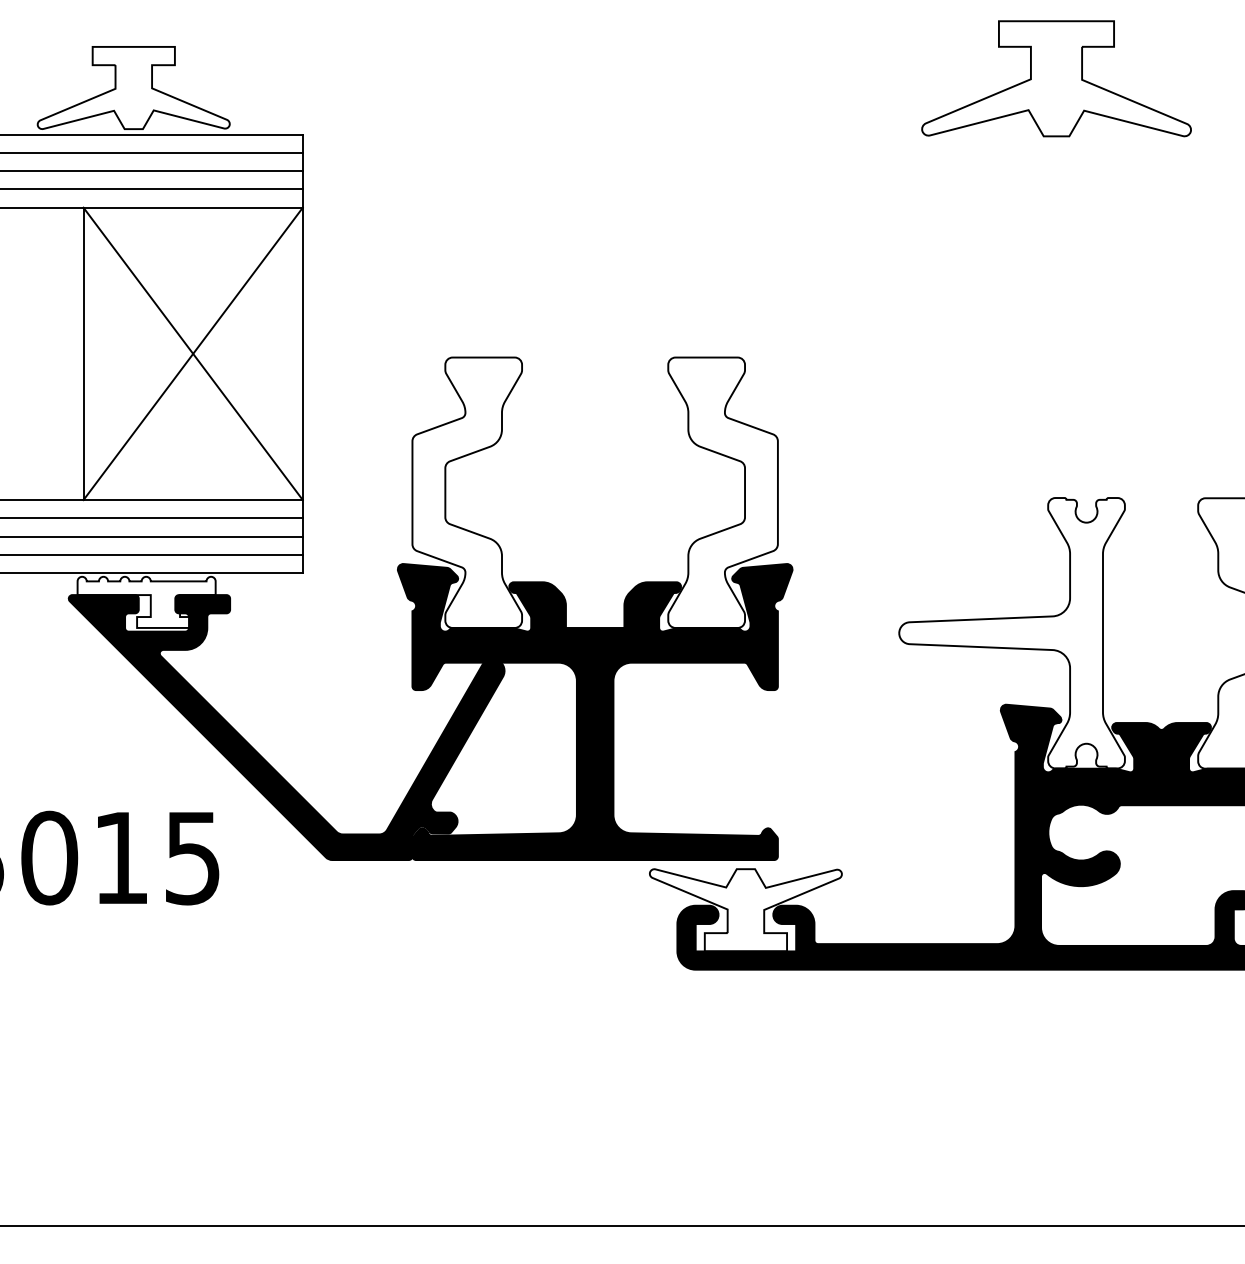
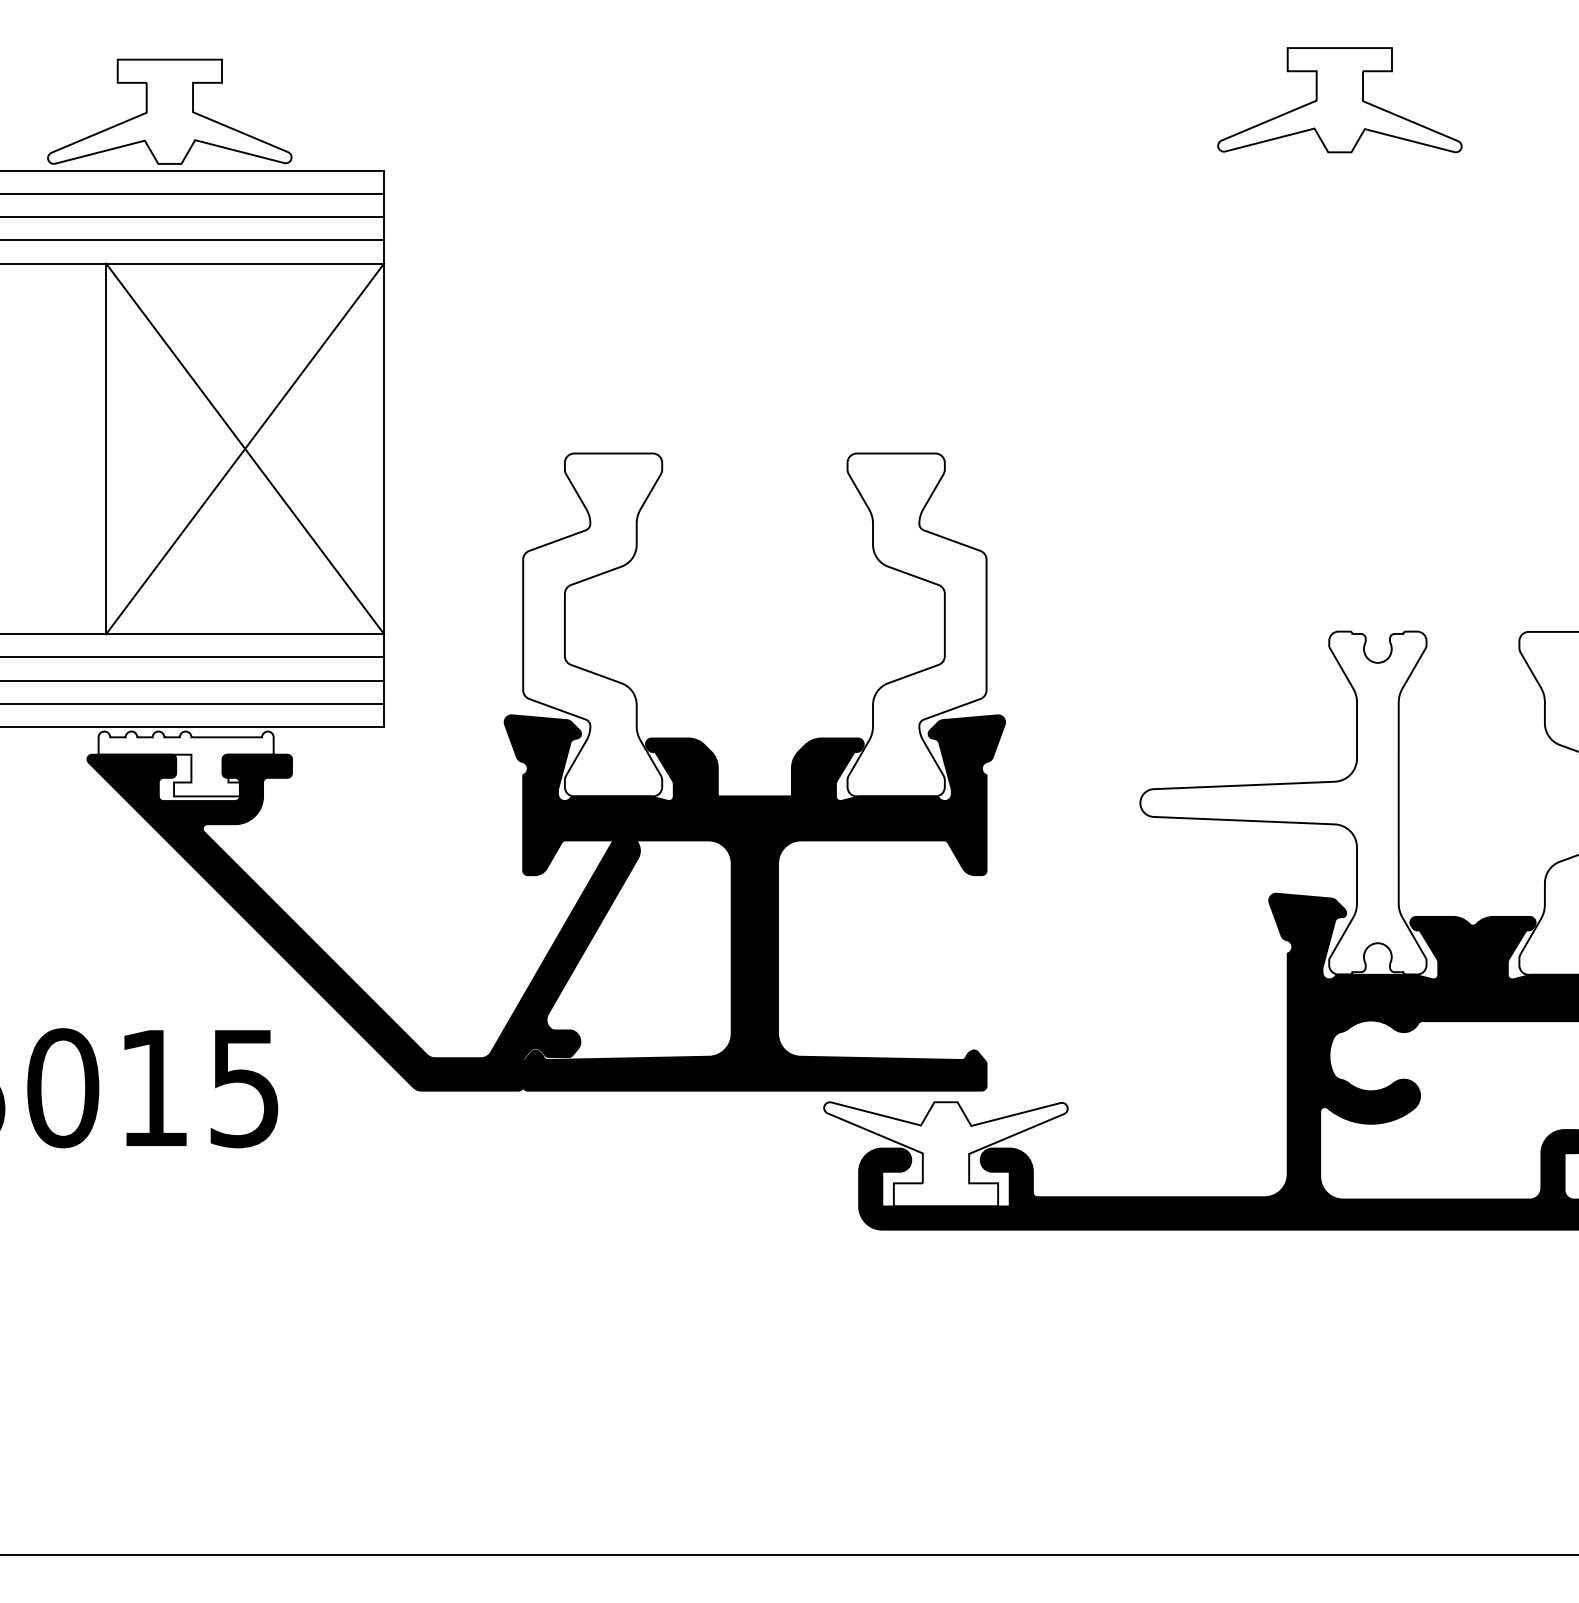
part: (1056, 79) -> (1339, 100), size x0.71

